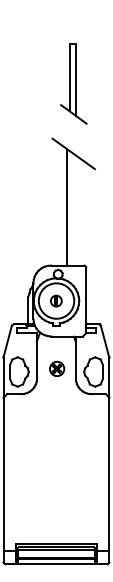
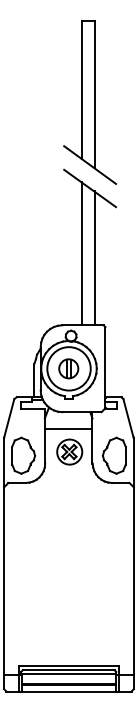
part: (74, 83) -> (90, 102), size x1.67
line: (77, 211) -> (94, 258), added
part: (56, 300) -> (68, 368), size x1.43
line: (56, 349) -> (68, 428), added
part: (56, 368) -> (69, 451), size x1.43

